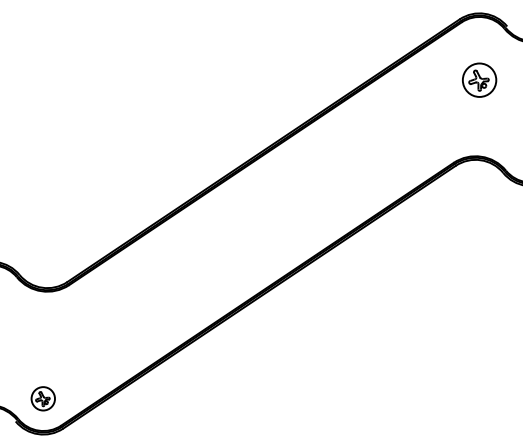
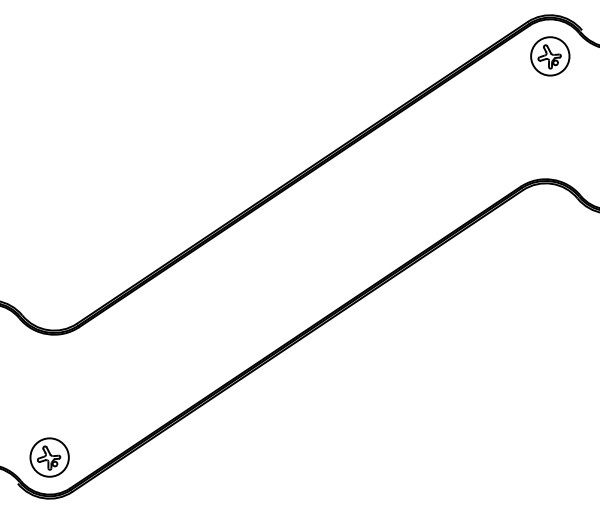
part: (479, 79) -> (550, 55), moved
part: (42, 398) -> (48, 457), size x1.43

